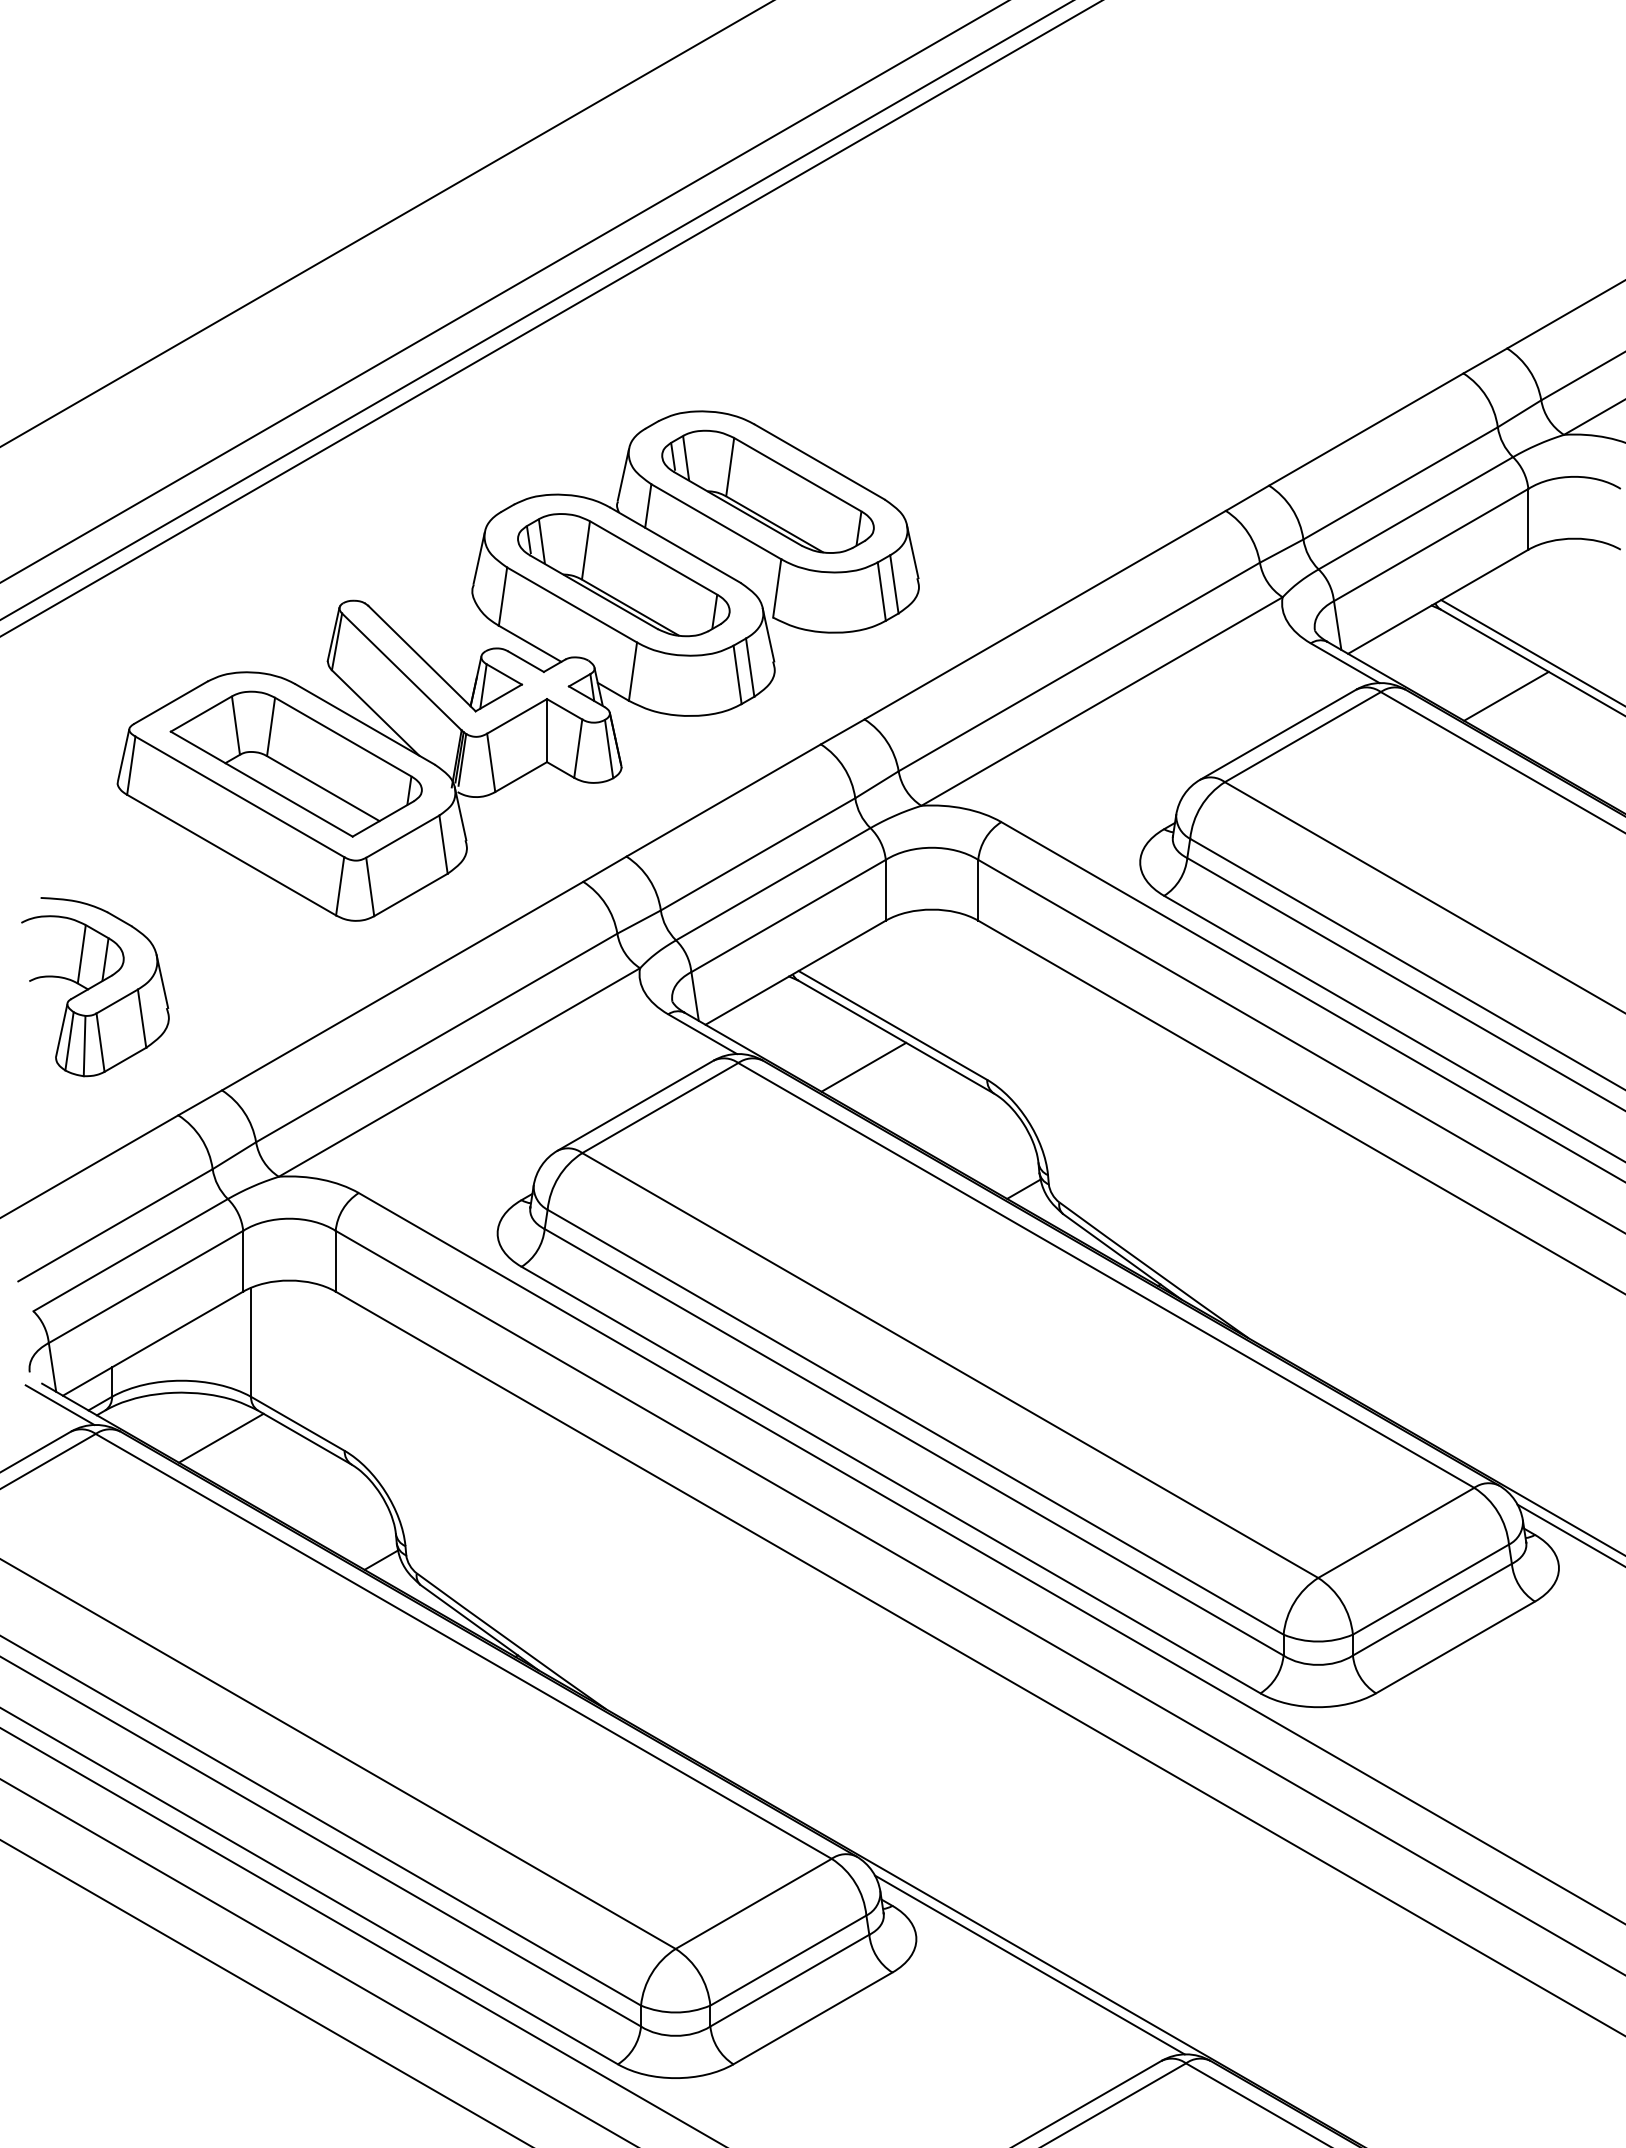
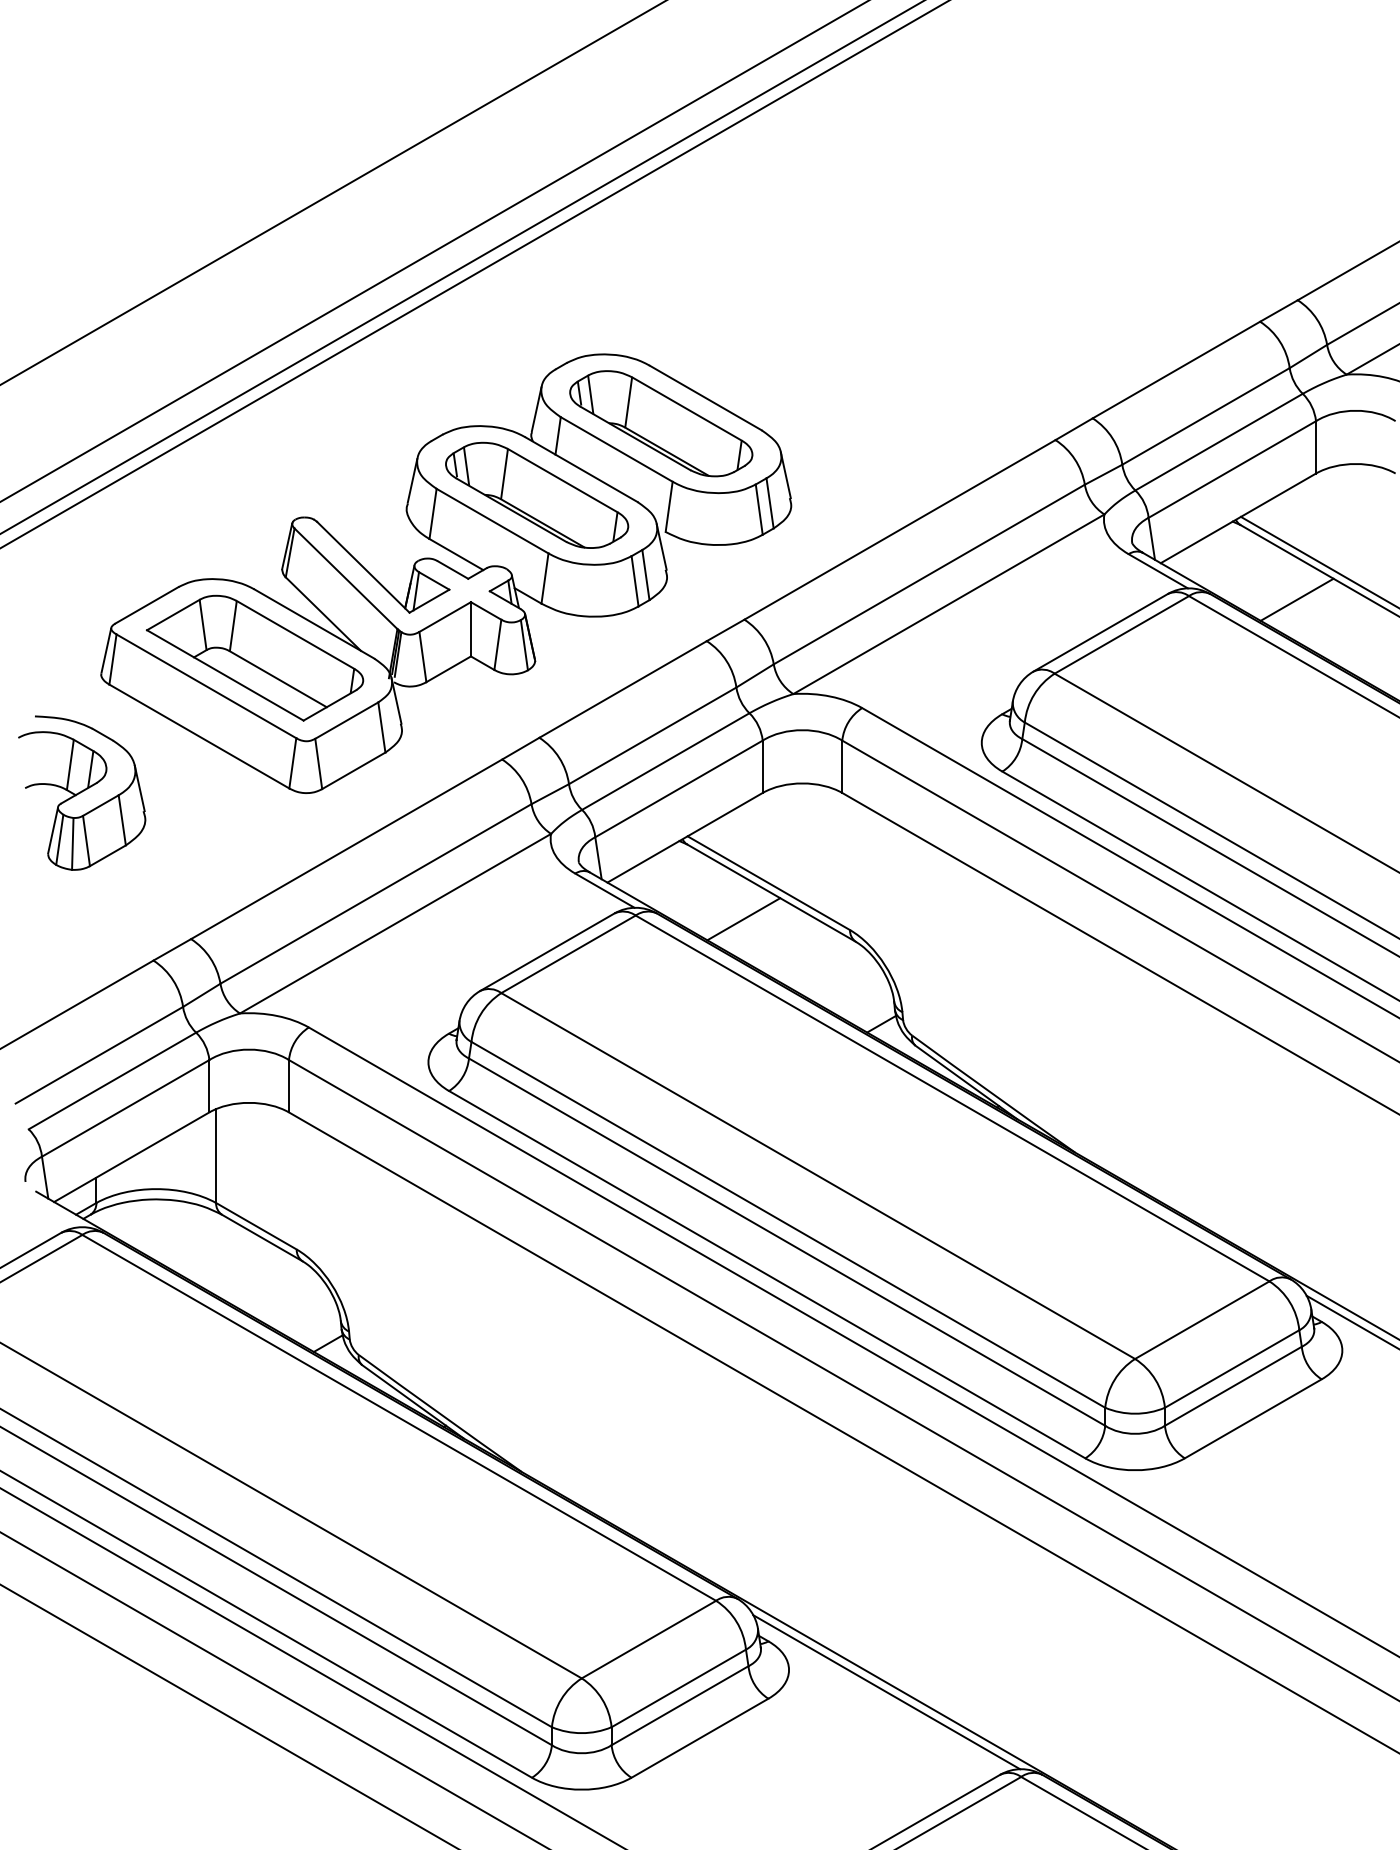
part: (95, 986) -> (82, 792), moved
line: (59, 1405) -> (51, 1210), removed
line: (221, 1438) -> (190, 1238), removed

